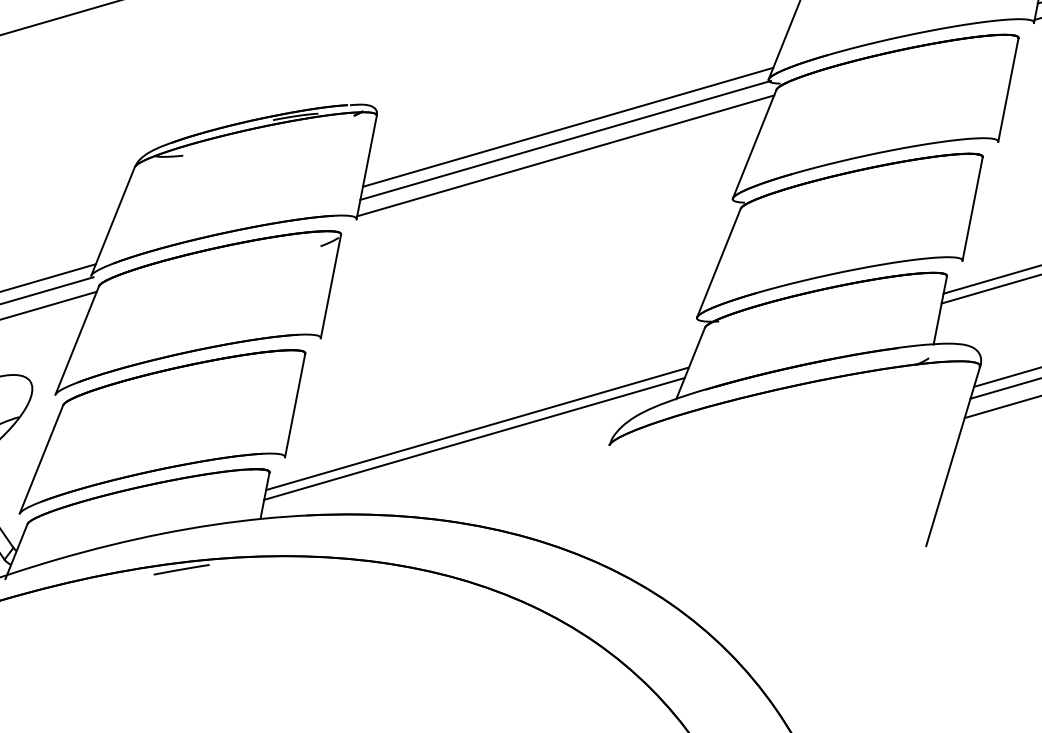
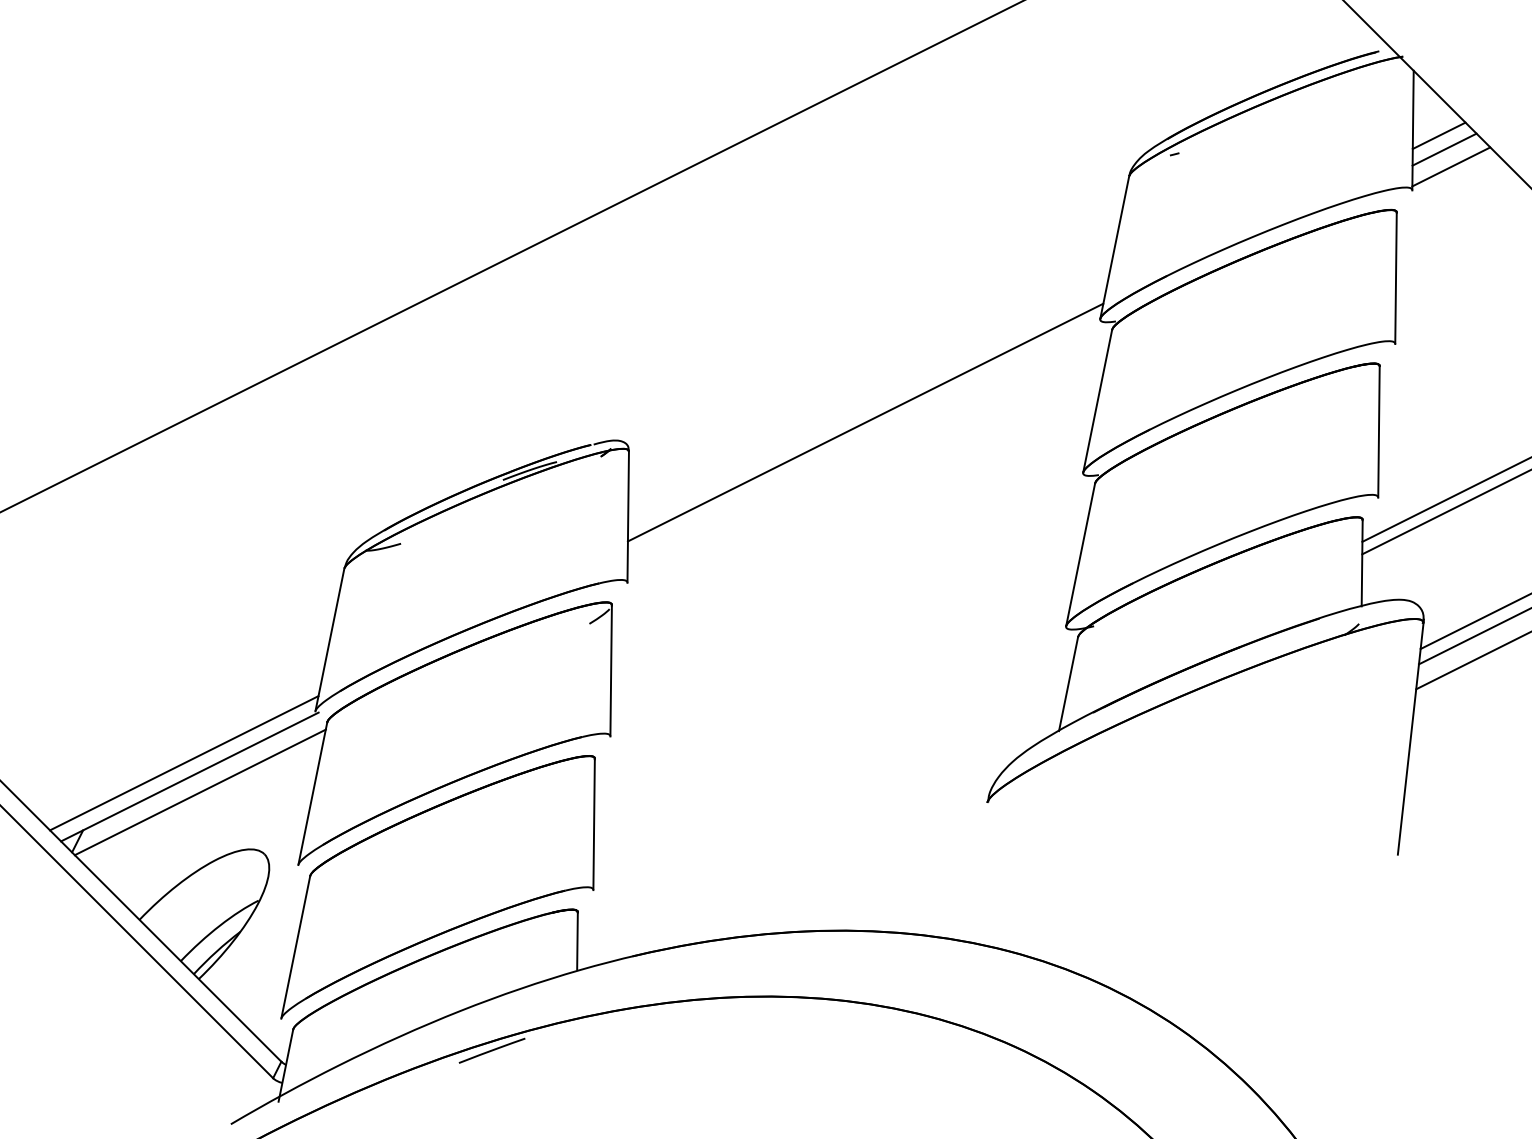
line: (565, 140) -> (865, 439), removed
line: (565, 155) -> (868, 457), removed
line: (477, 428) -> (822, 811), removed
line: (474, 438) -> (820, 824), removed

